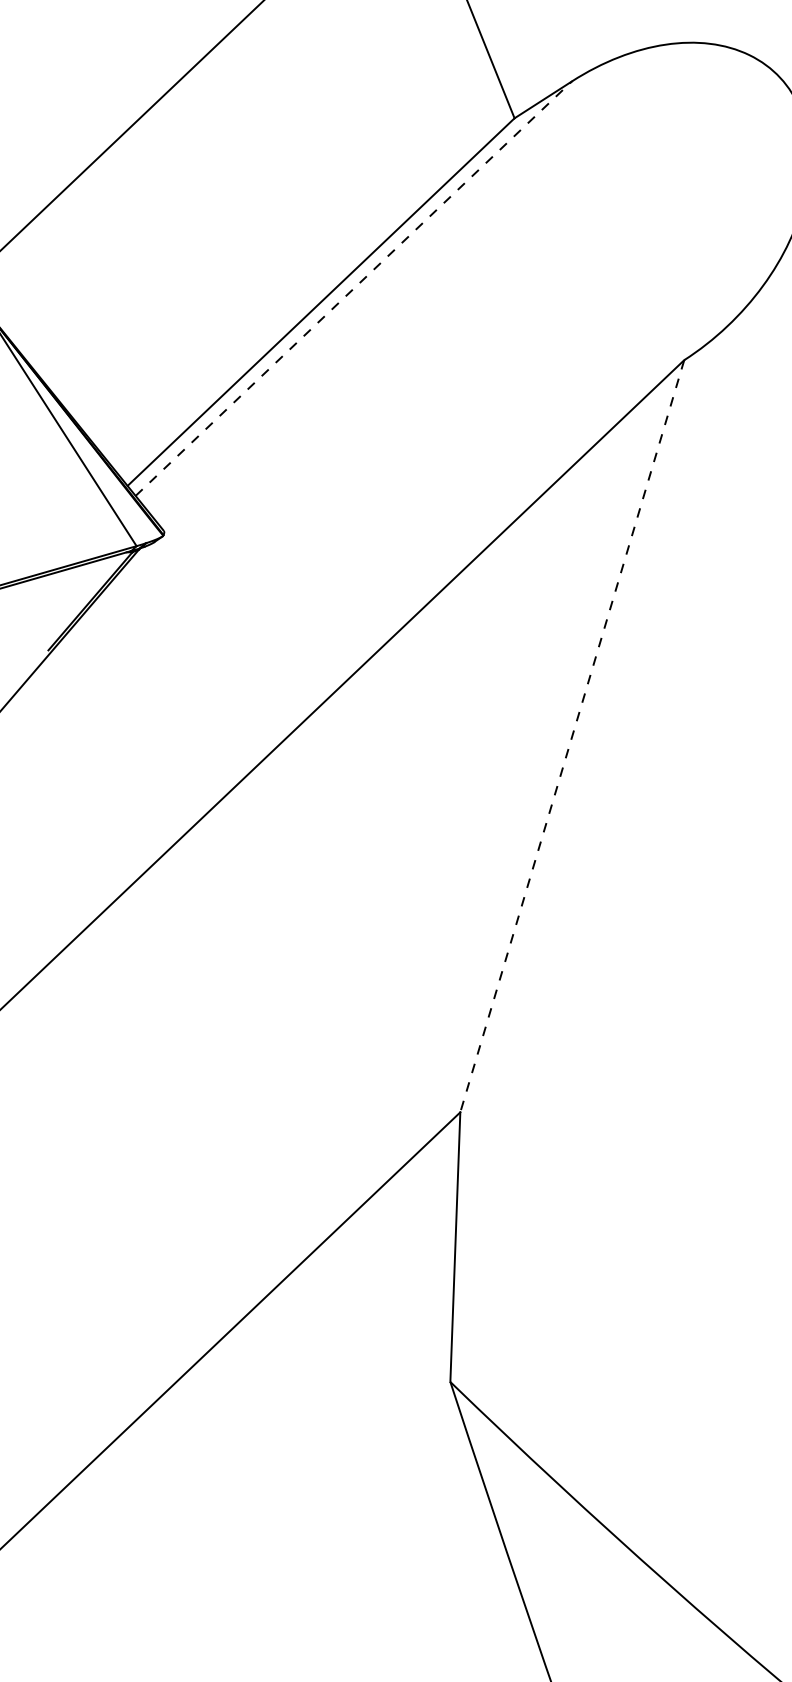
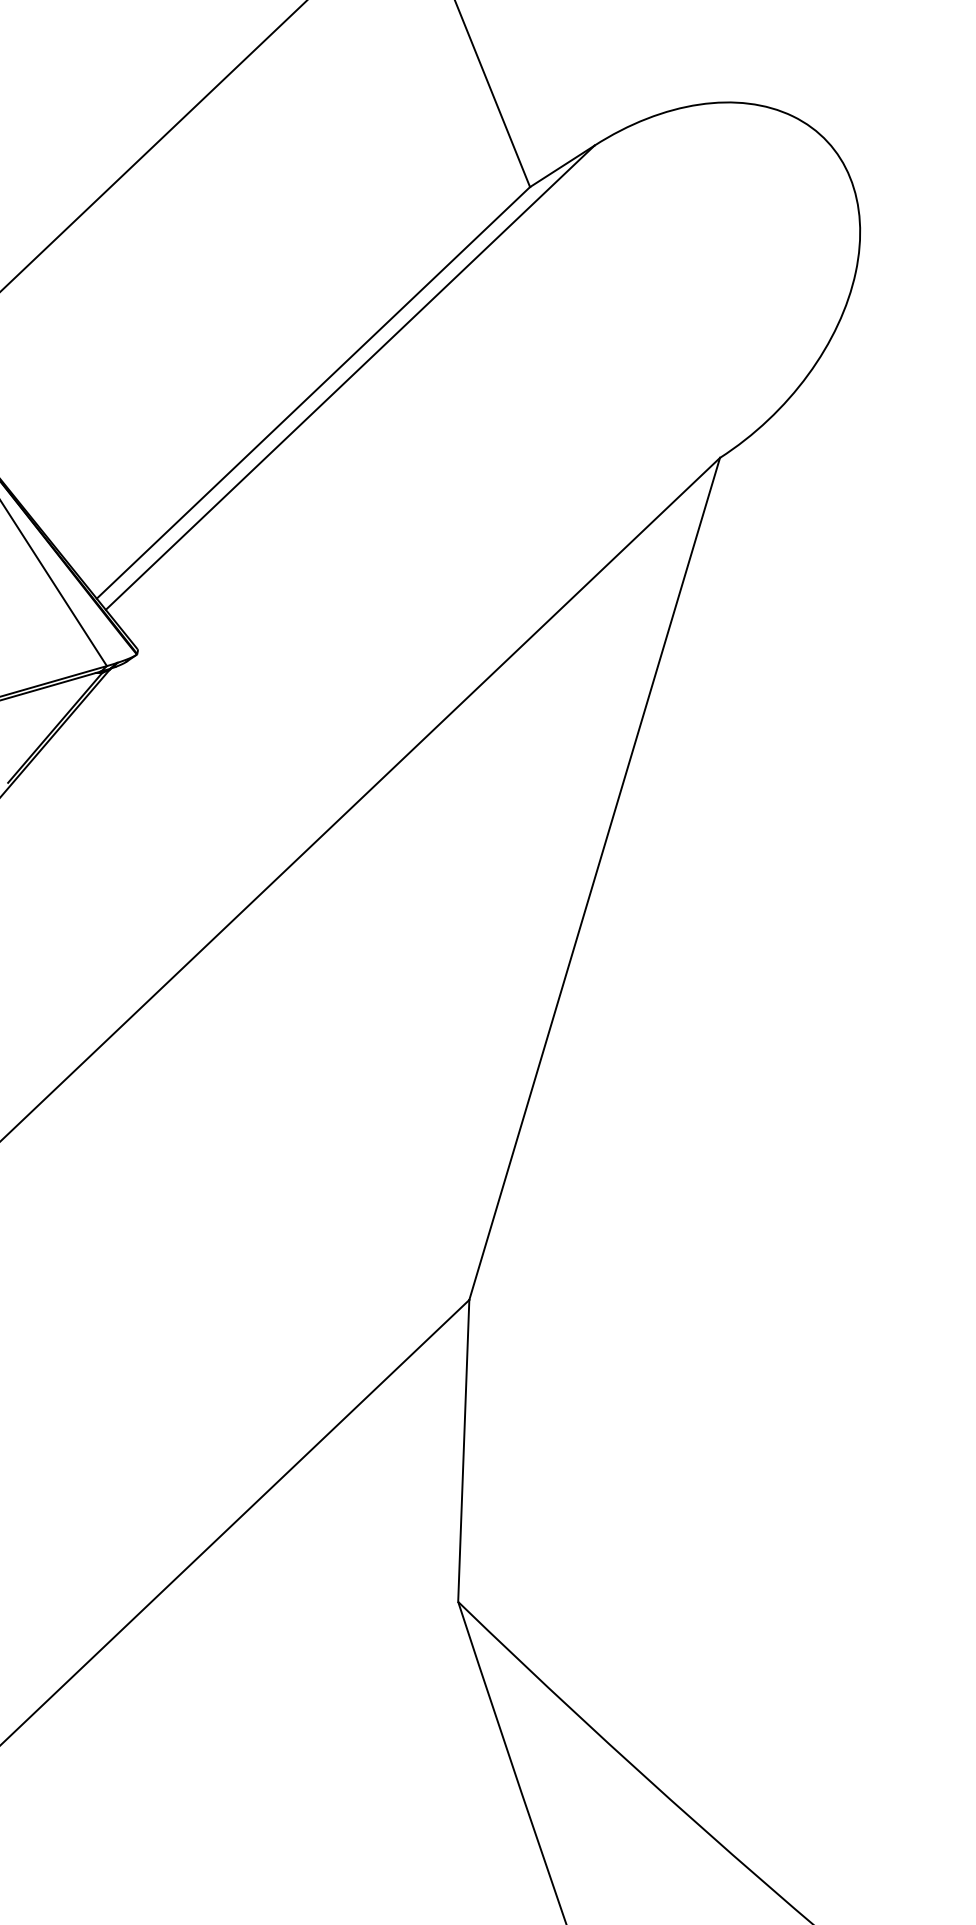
line: (354, 288) -> (350, 377), dashed -> solid
line: (572, 736) -> (594, 879), dashed -> solid

